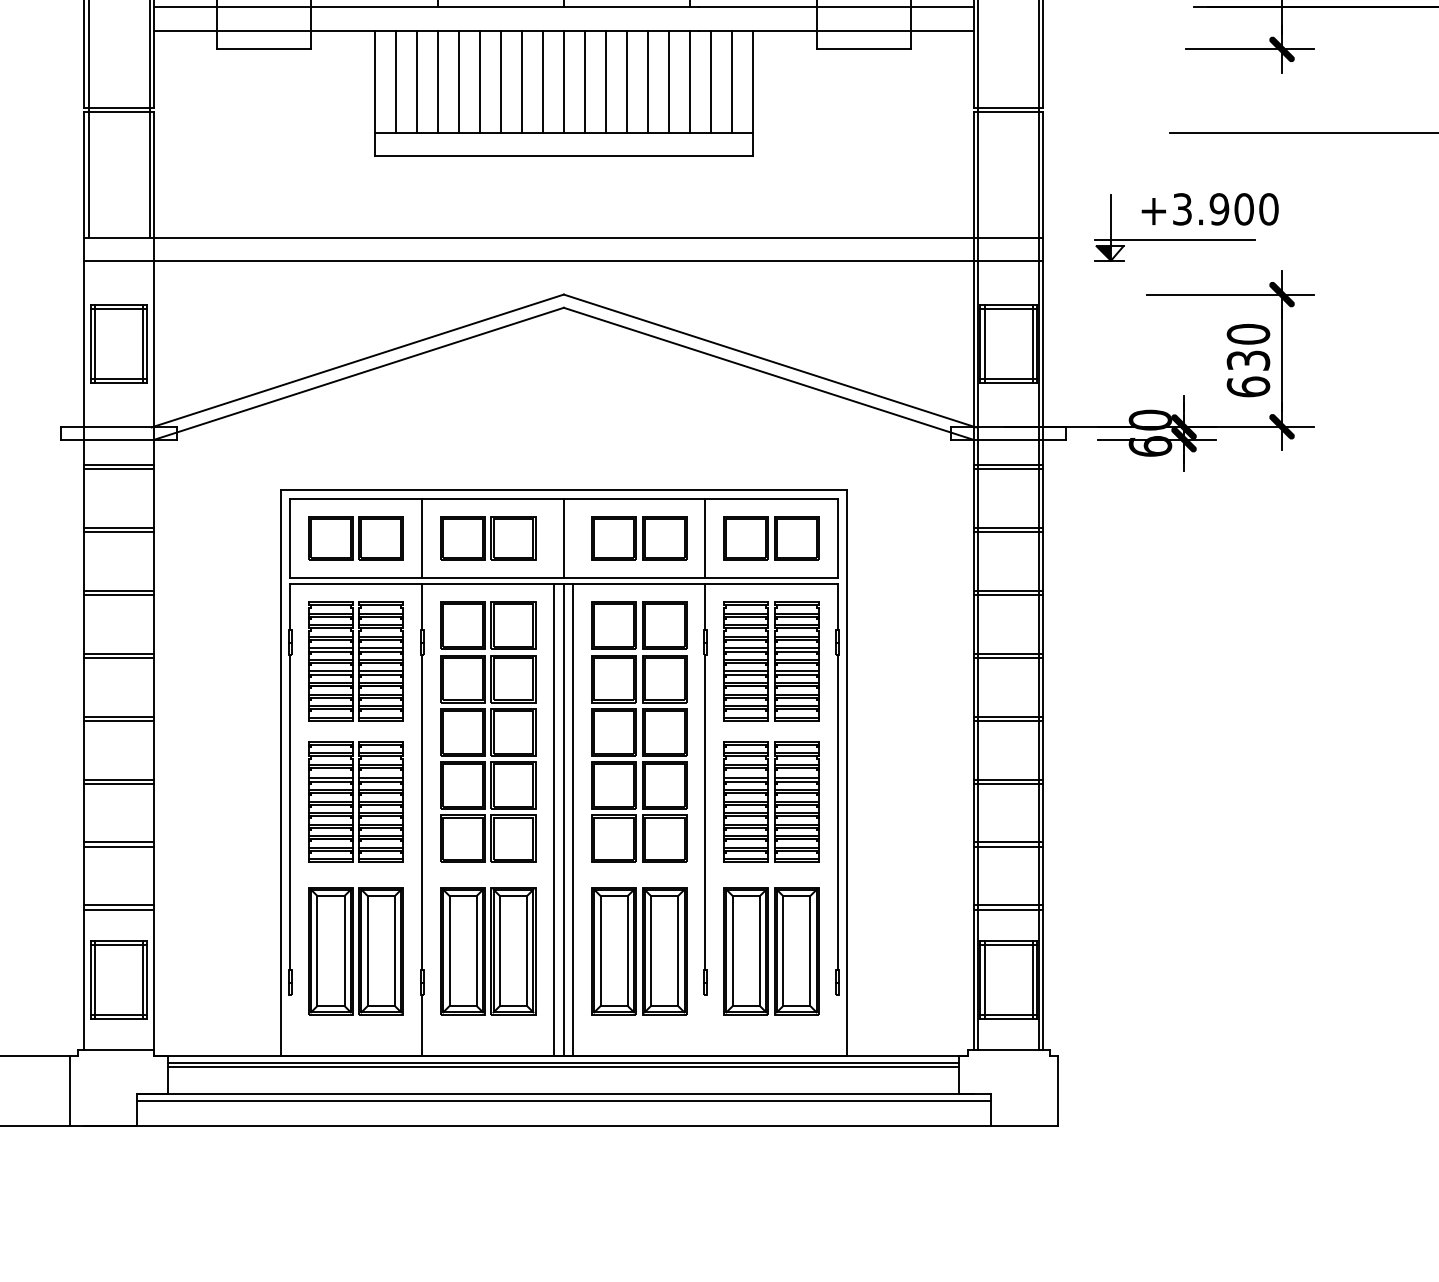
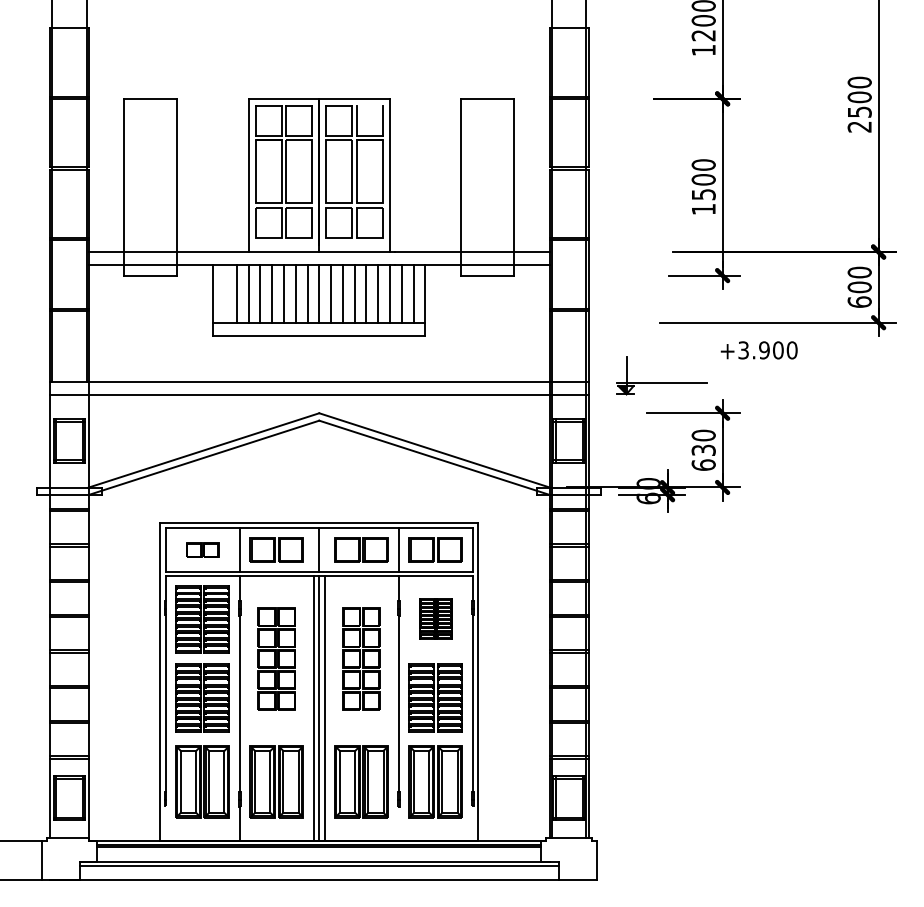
line: (396, 81) -> (225, 293), removed
text: (1208, 209) -> (758, 350), moved
part: (355, 537) -> (202, 549), size x0.6
part: (770, 661) -> (435, 619), size x0.6
part: (487, 731) -> (276, 658), size x0.7
part: (639, 731) -> (361, 658), size x0.7

